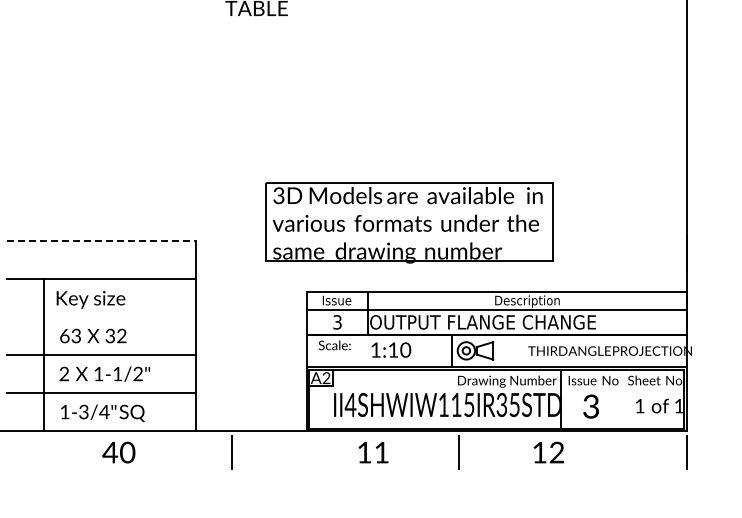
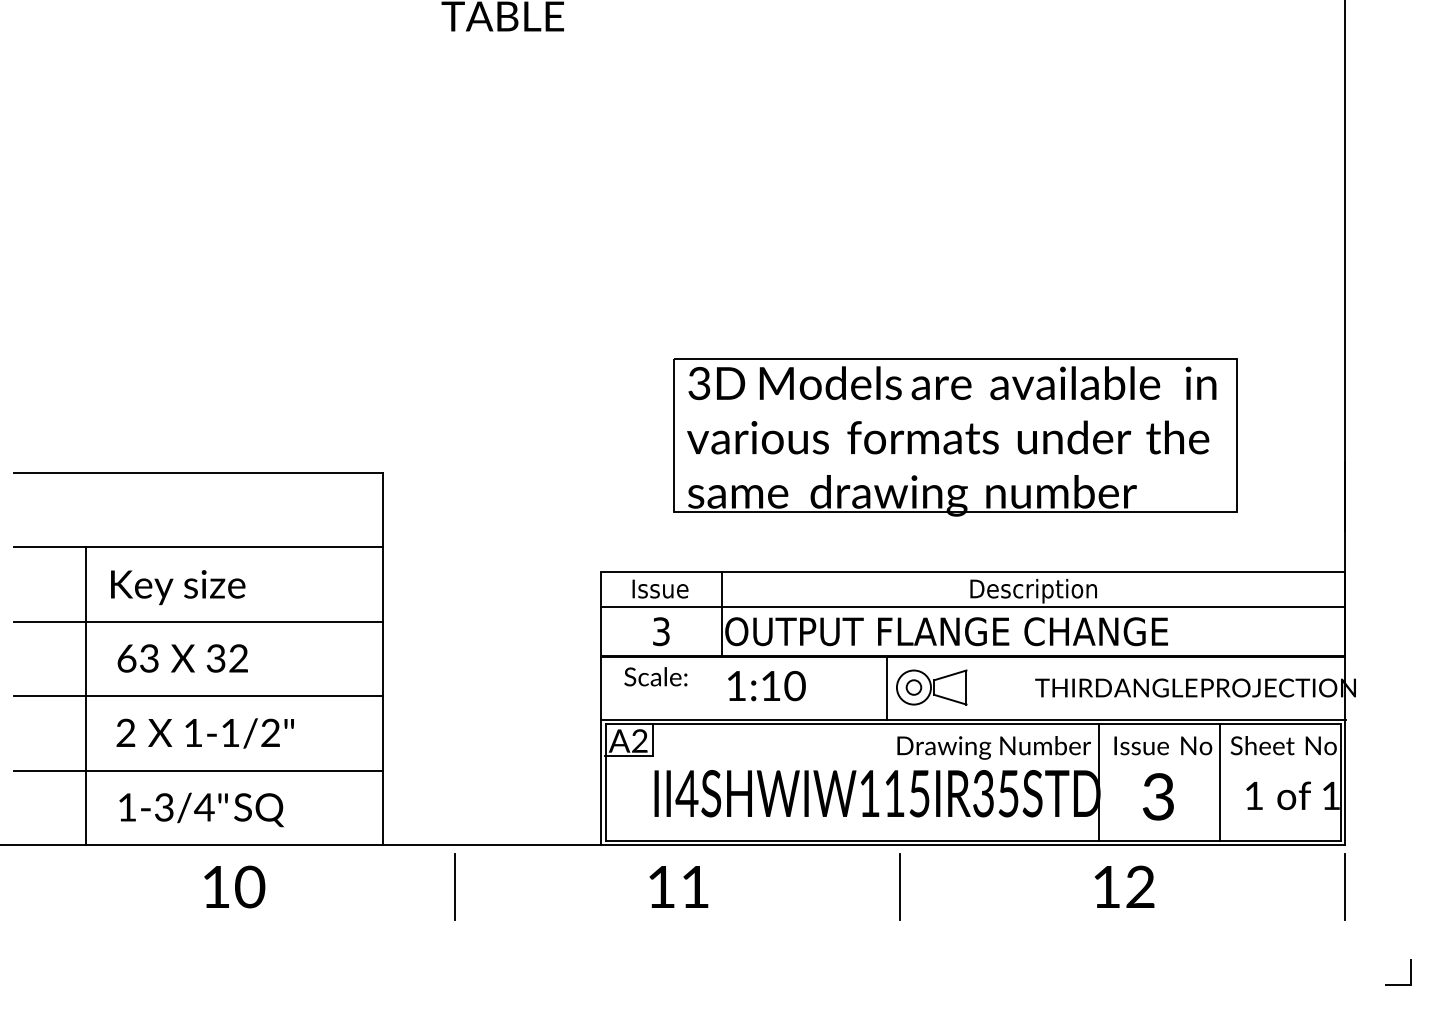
part: (409, 222) -> (955, 435), moved
line: (101, 241) -> (198, 473), dashed -> solid
line: (101, 317) -> (198, 622), added
line: (622, 398) -> (1219, 780), added
text: (110, 452) -> (216, 886), 40 -> 10
text: (373, 452) -> (678, 886), moved
text: (548, 452) -> (1123, 886), moved
line: (719, 496) -> (1410, 973), added

